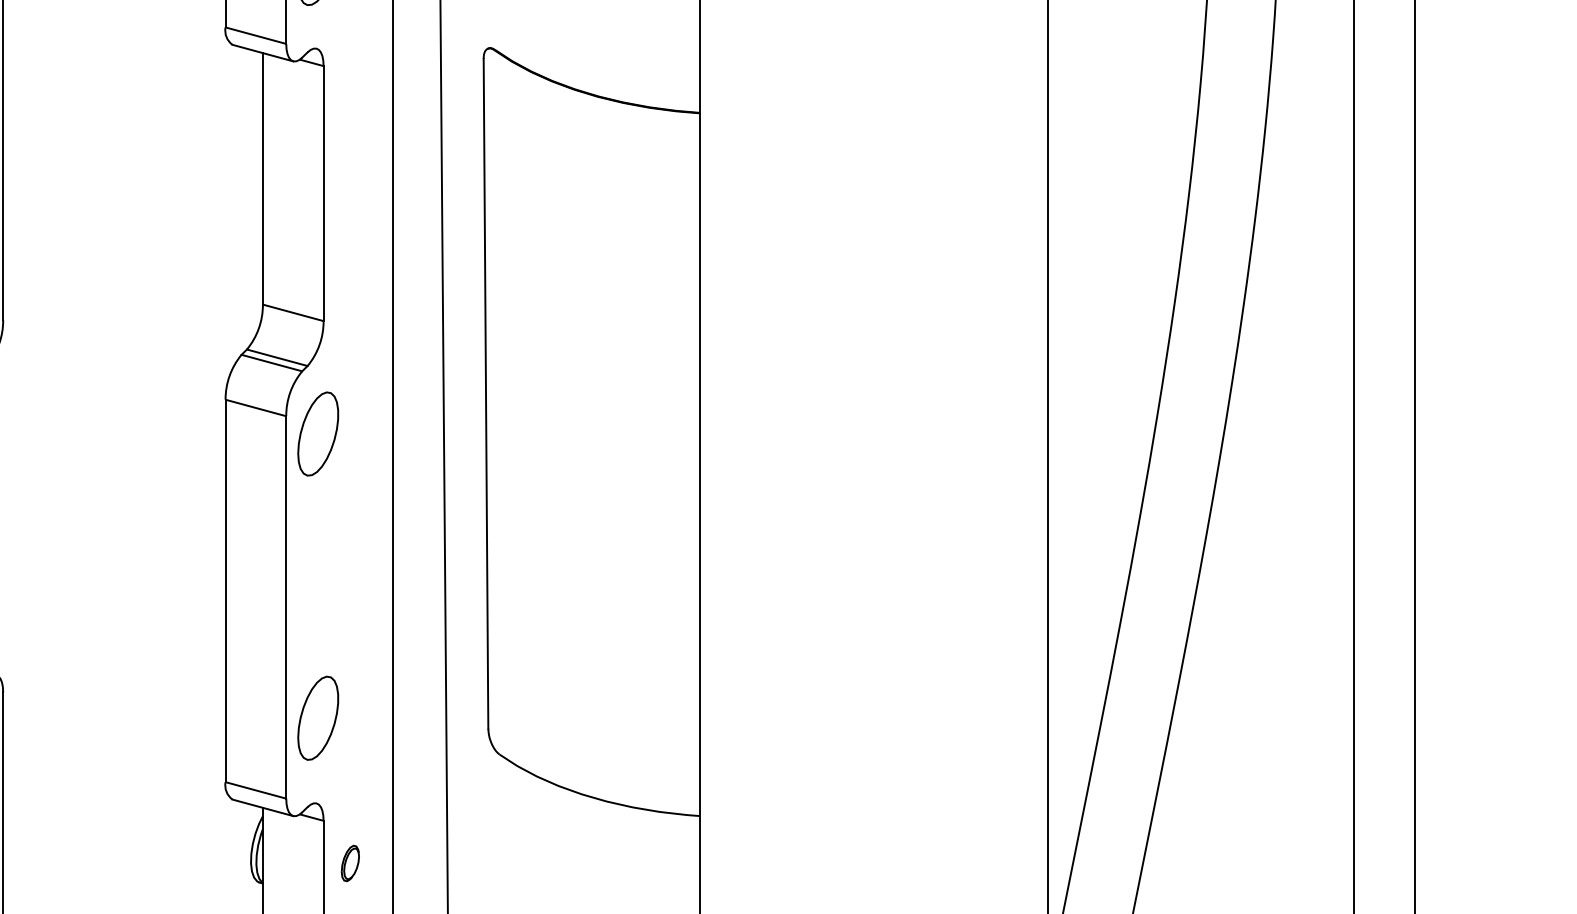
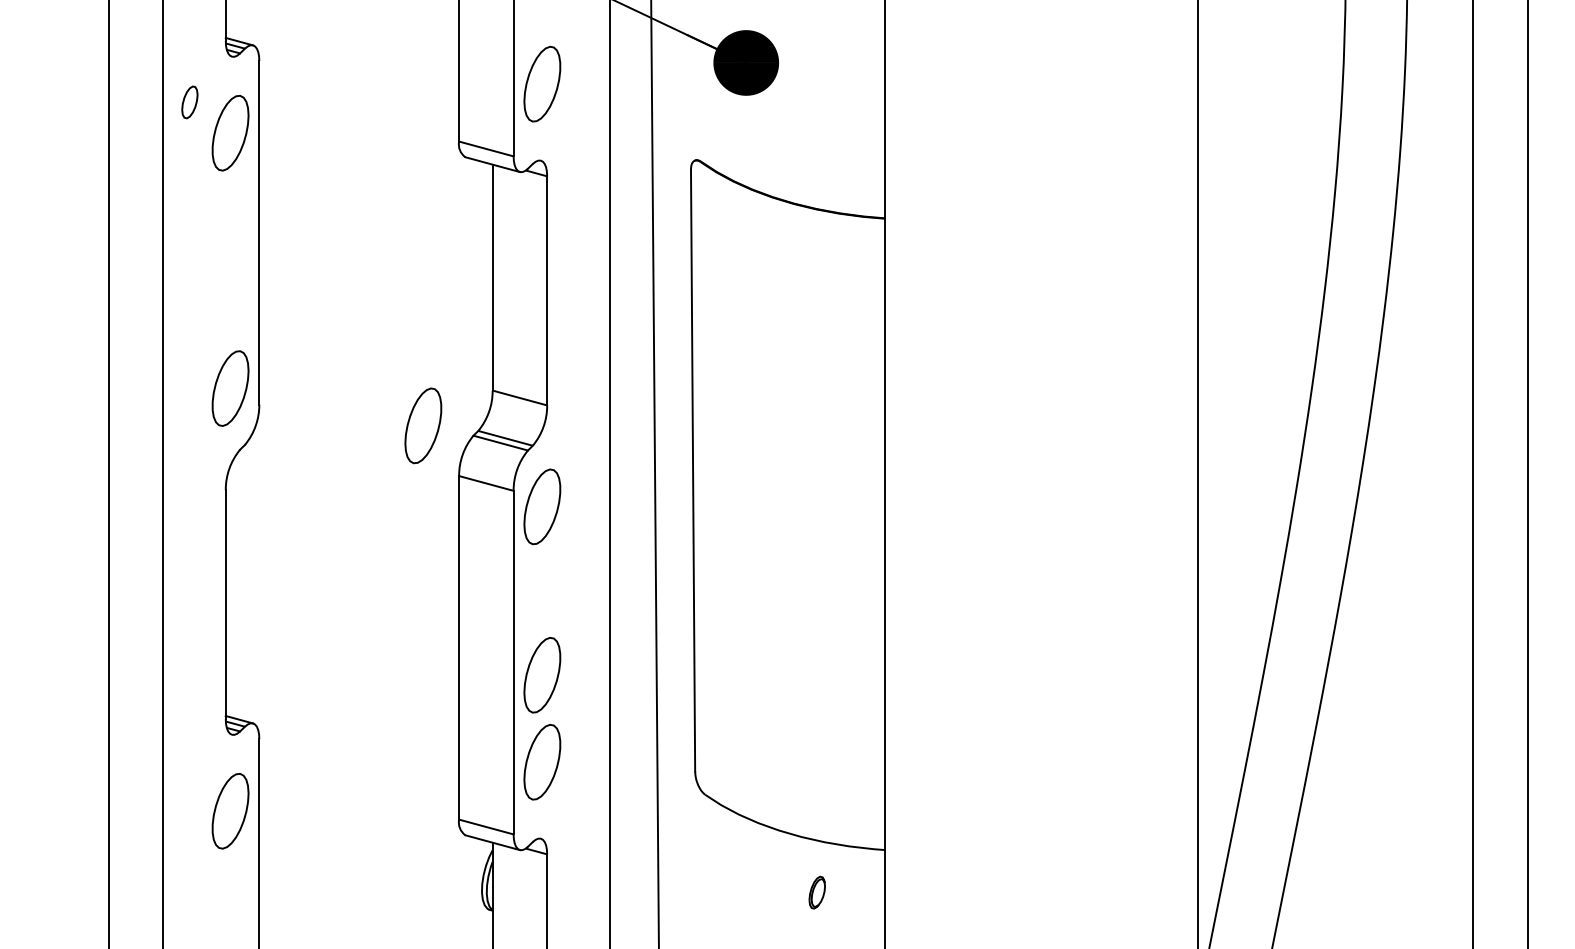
part: (185, 343) -> (423, 425), added
part: (318, 621) -> (542, 675), added
part: (349, 863) -> (816, 892), moved

